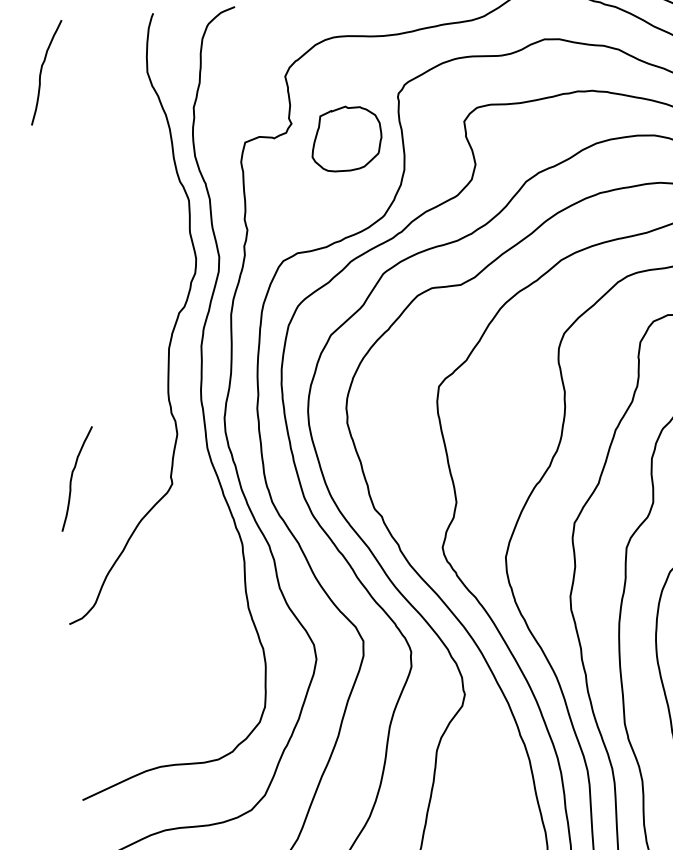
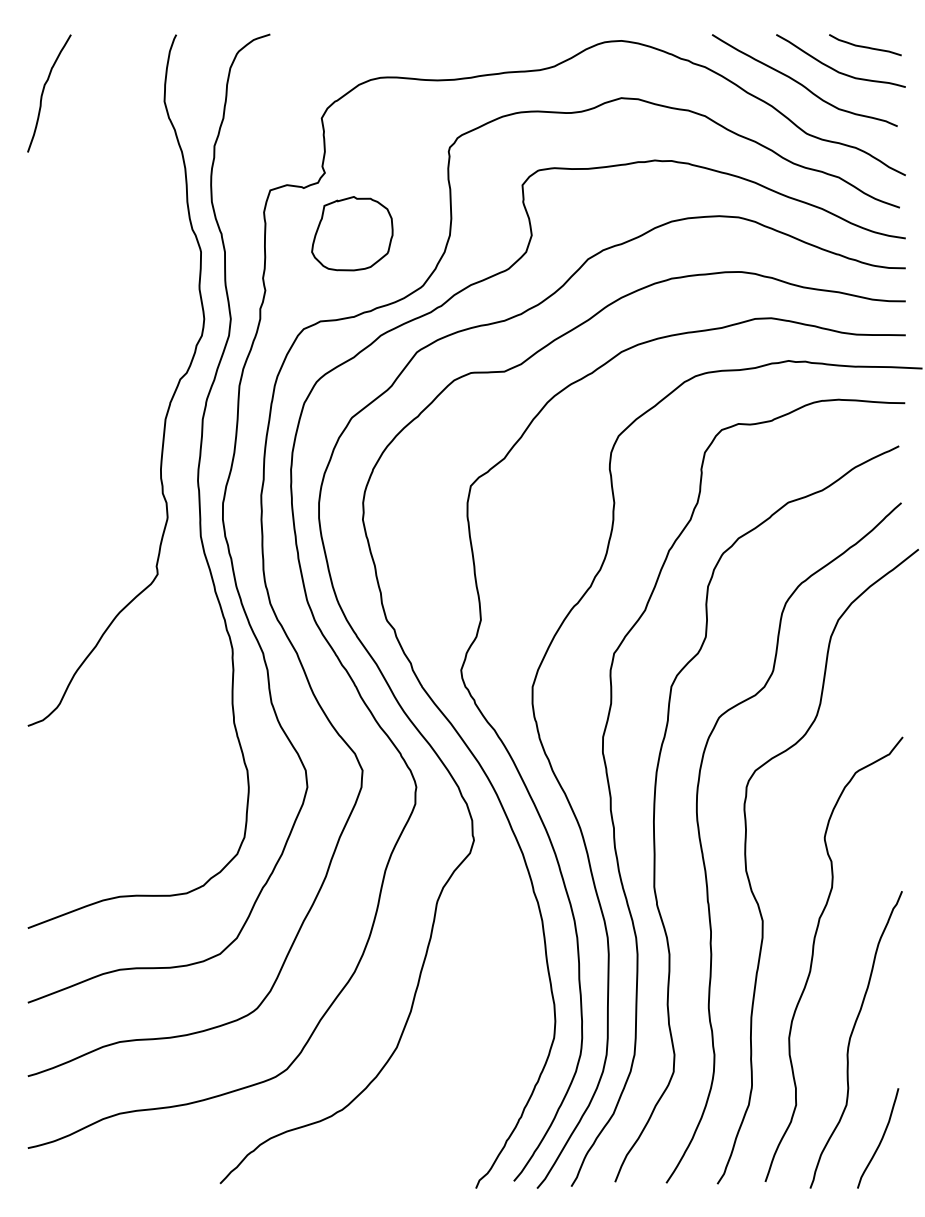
part: (346, 138) -> (352, 233), moved
curve: (72, 476) -> (44, 557), removed

